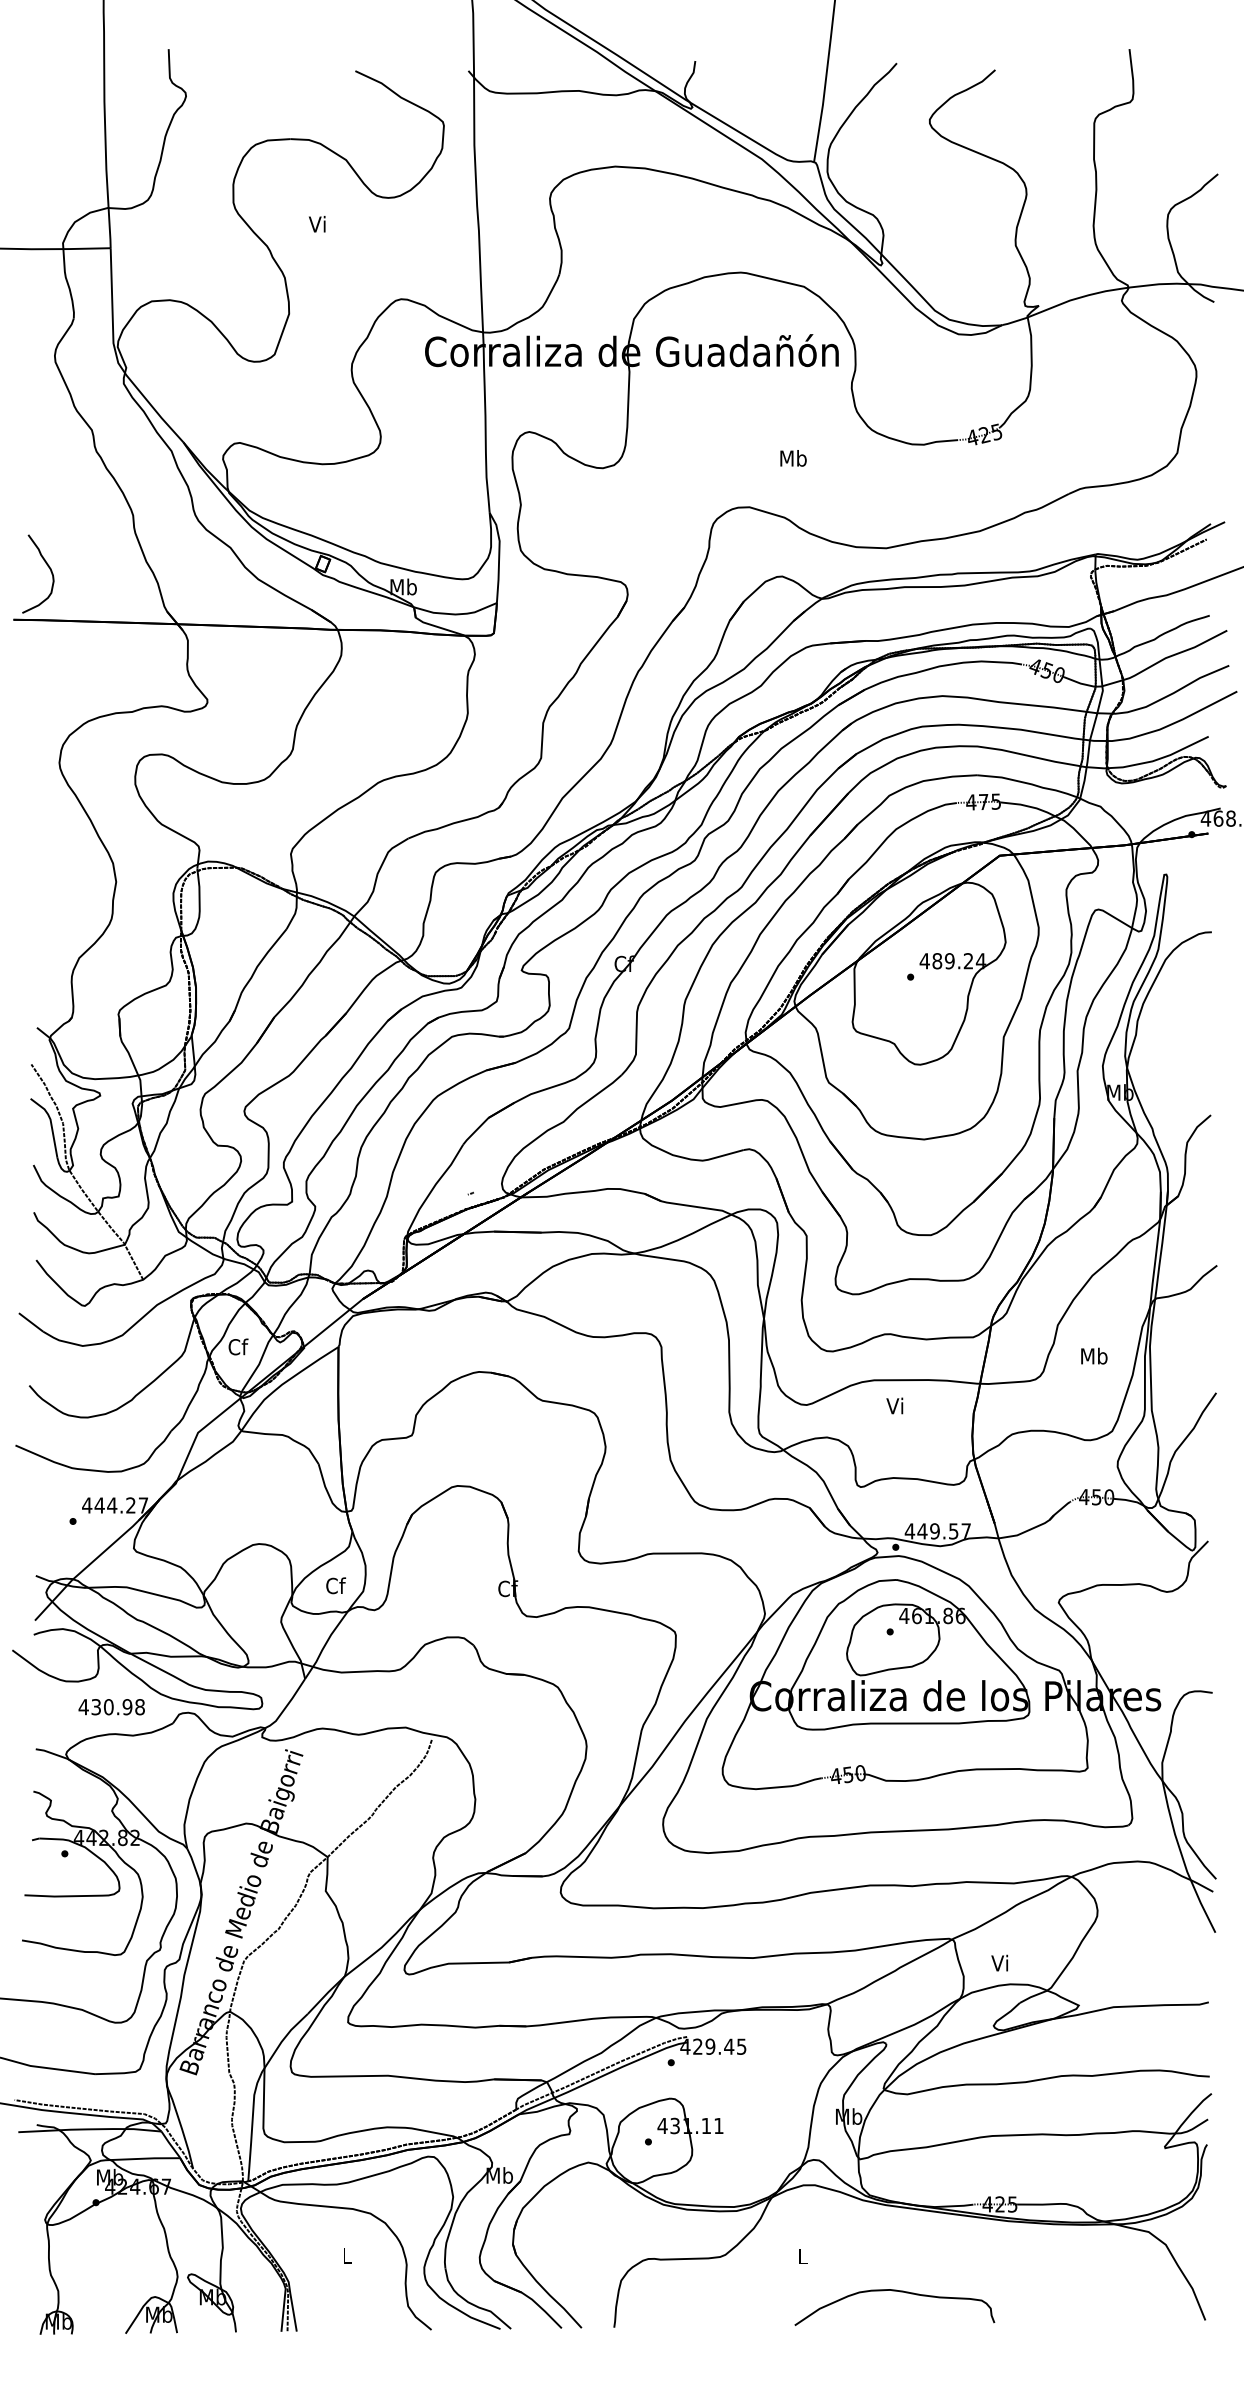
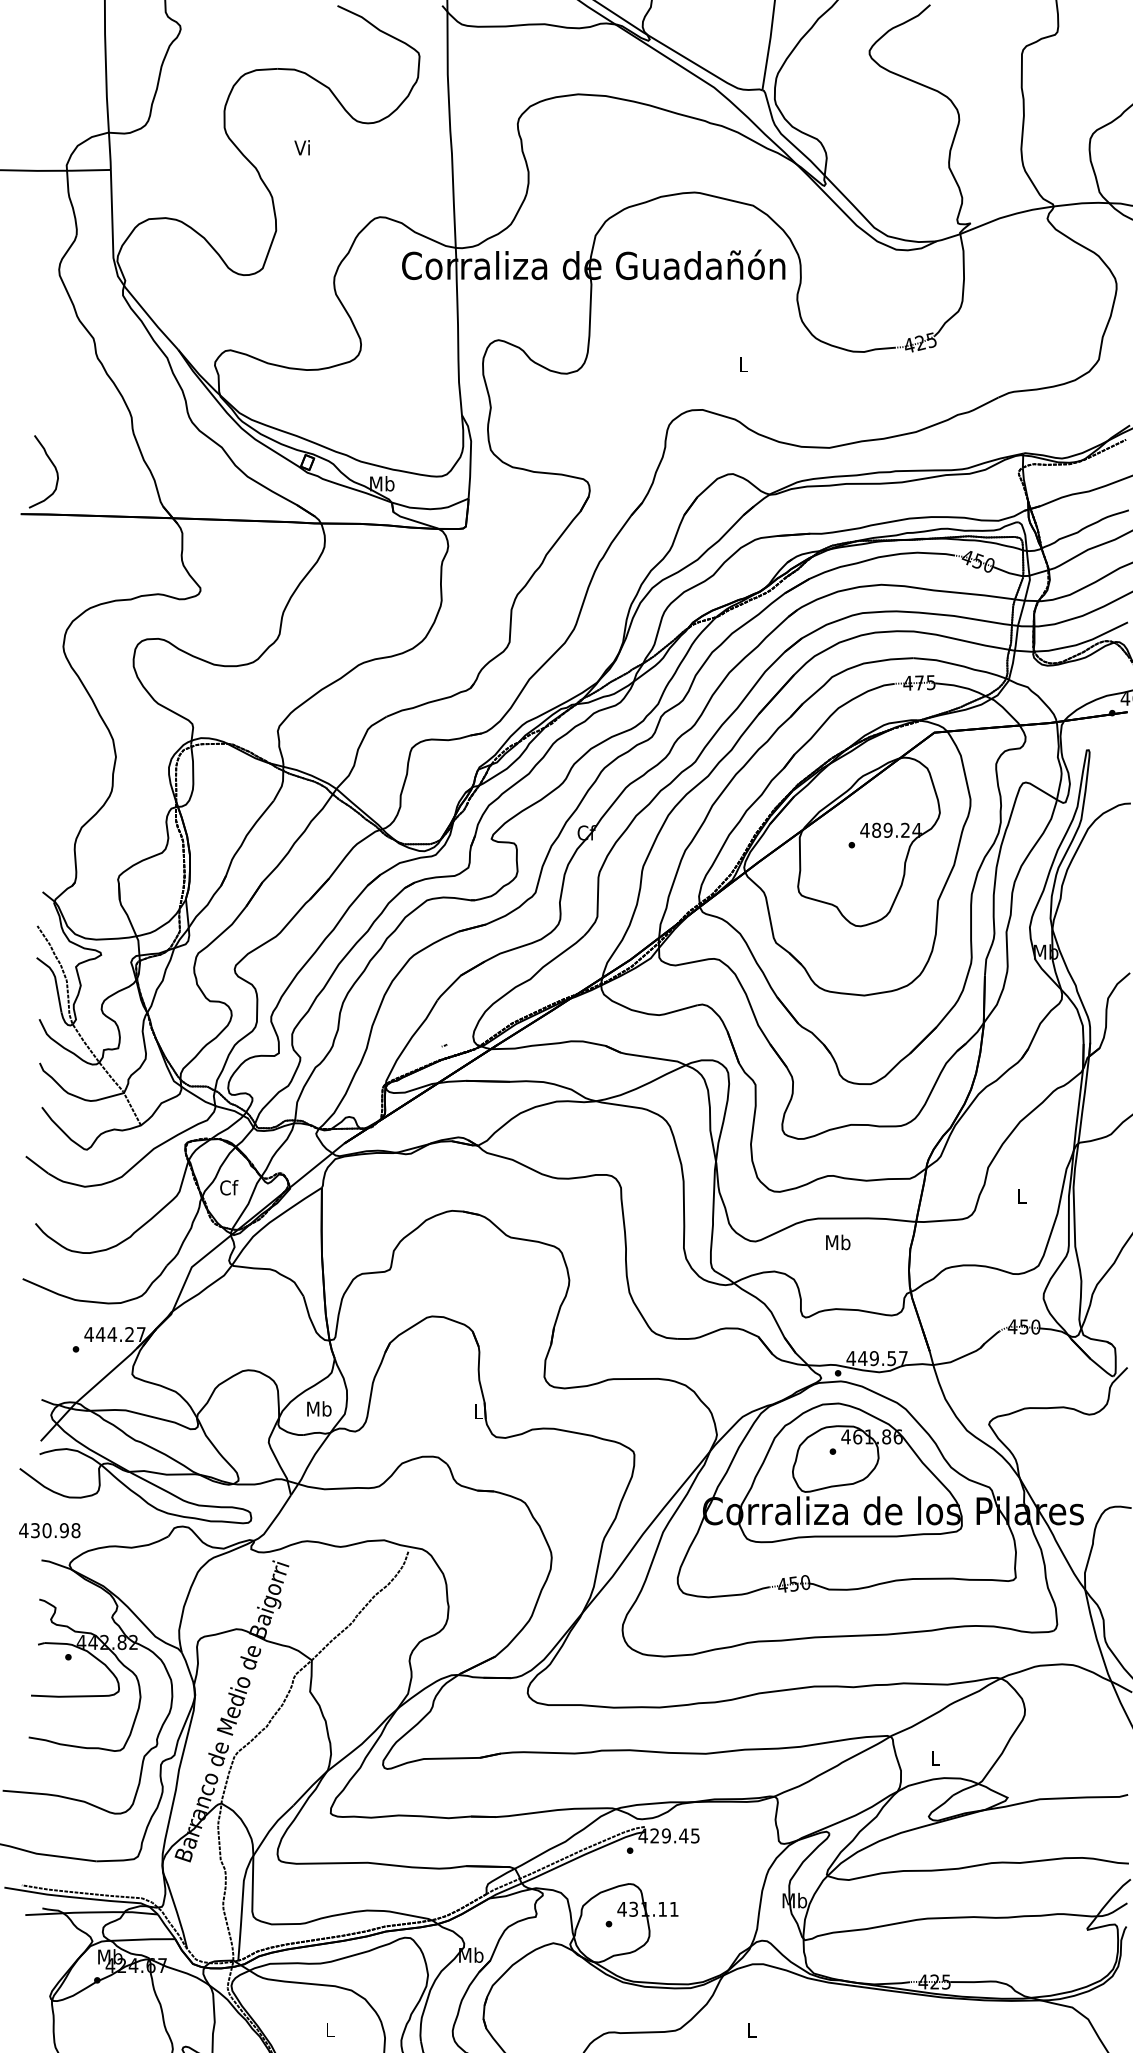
text: (793, 458) -> (743, 364), Mb -> L
text: (1094, 1355) -> (1022, 1195), Mb -> L
text: (895, 1405) -> (837, 1241), Vi -> Mb
text: (335, 1585) -> (319, 1408), Cf -> Mb
text: (508, 1588) -> (479, 1411), Cf -> L
text: (111, 1707) -> (49, 1530), moved
text: (999, 1962) -> (934, 1757), Vi -> L

